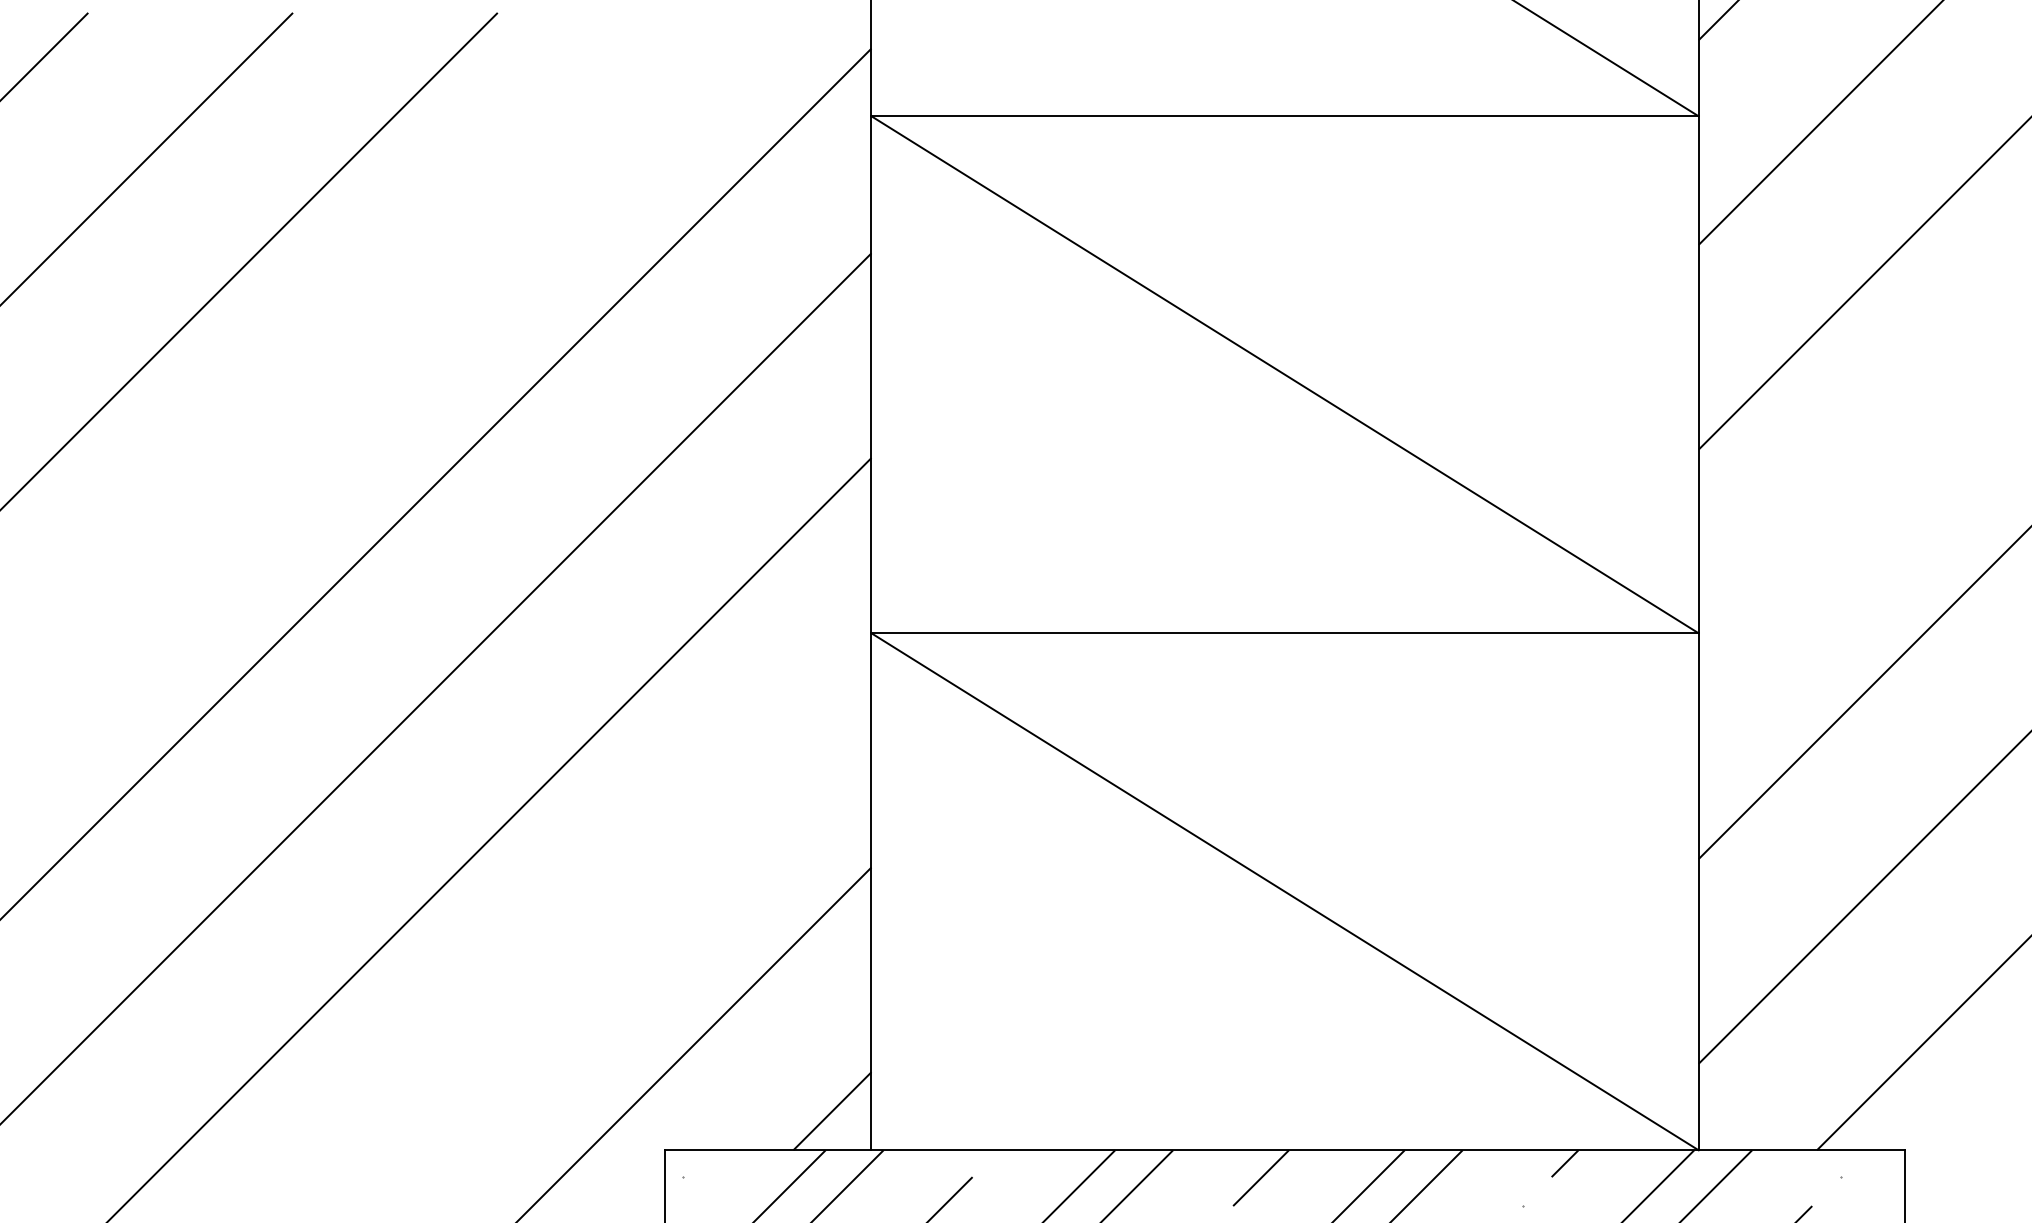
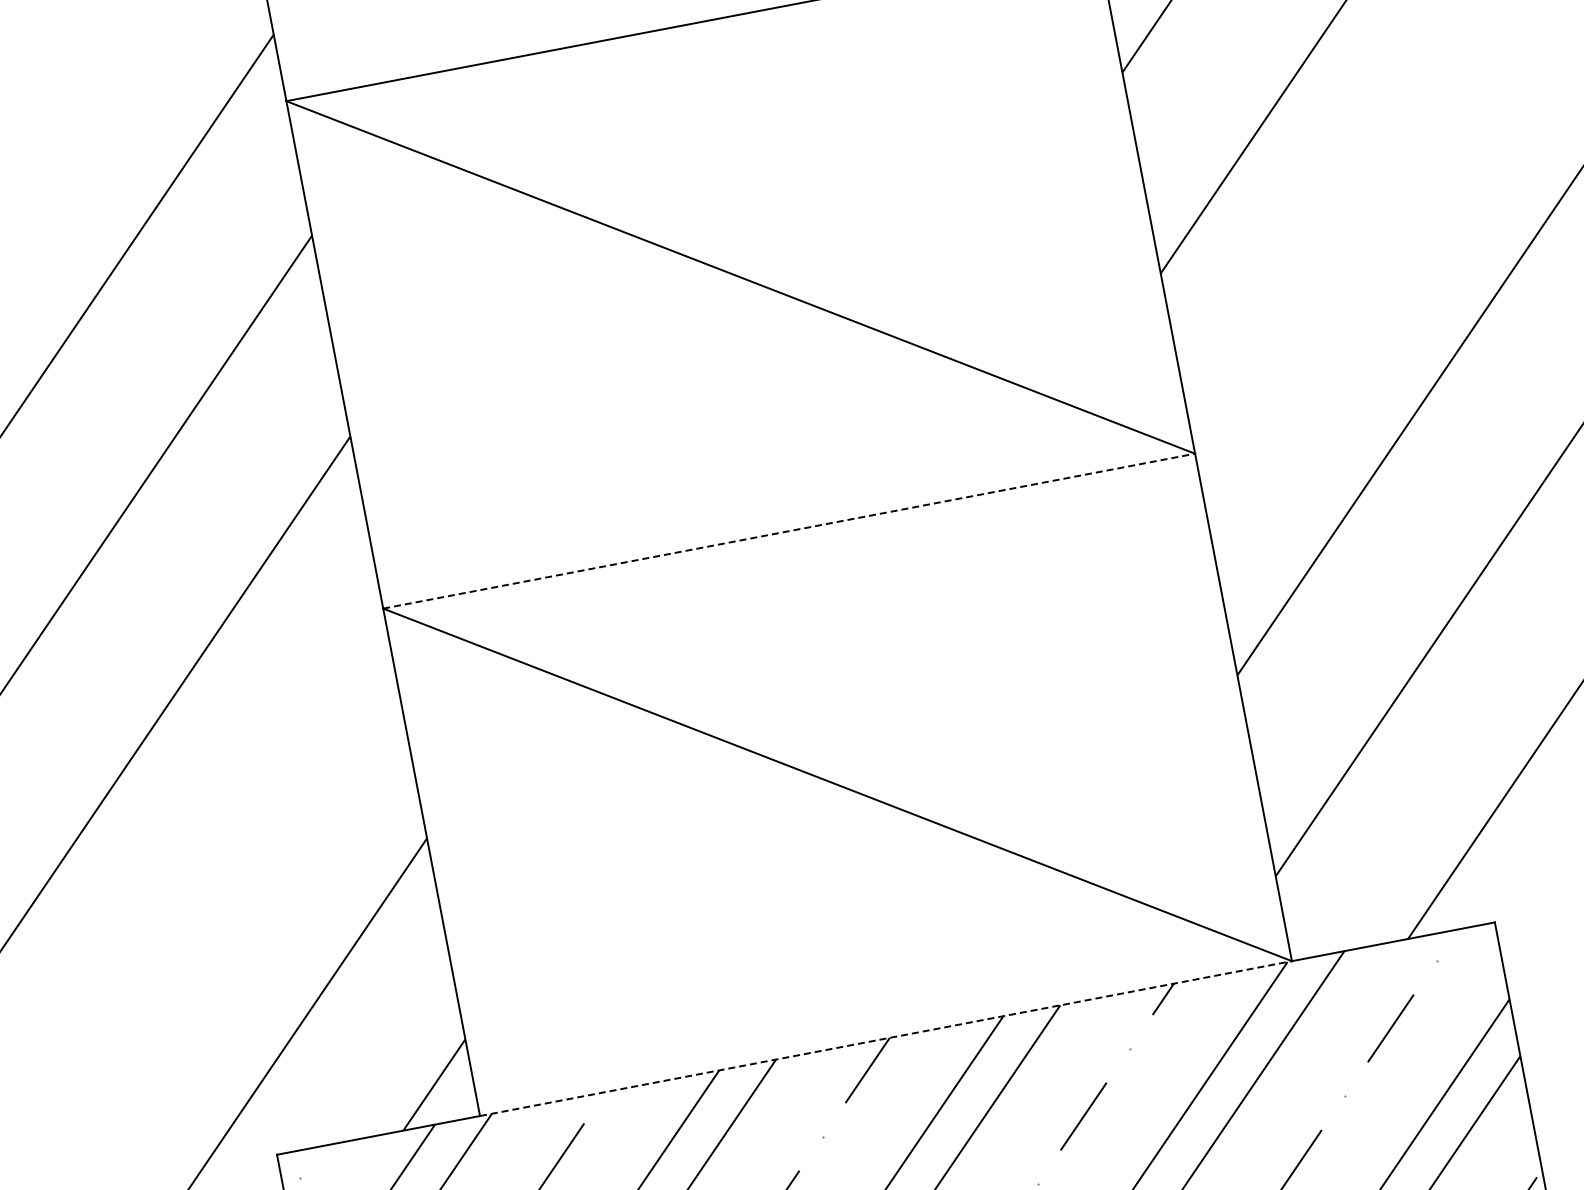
line: (1285, 633) -> (789, 531), solid -> dashed
line: (1285, 1150) -> (886, 1038), solid -> dashed

